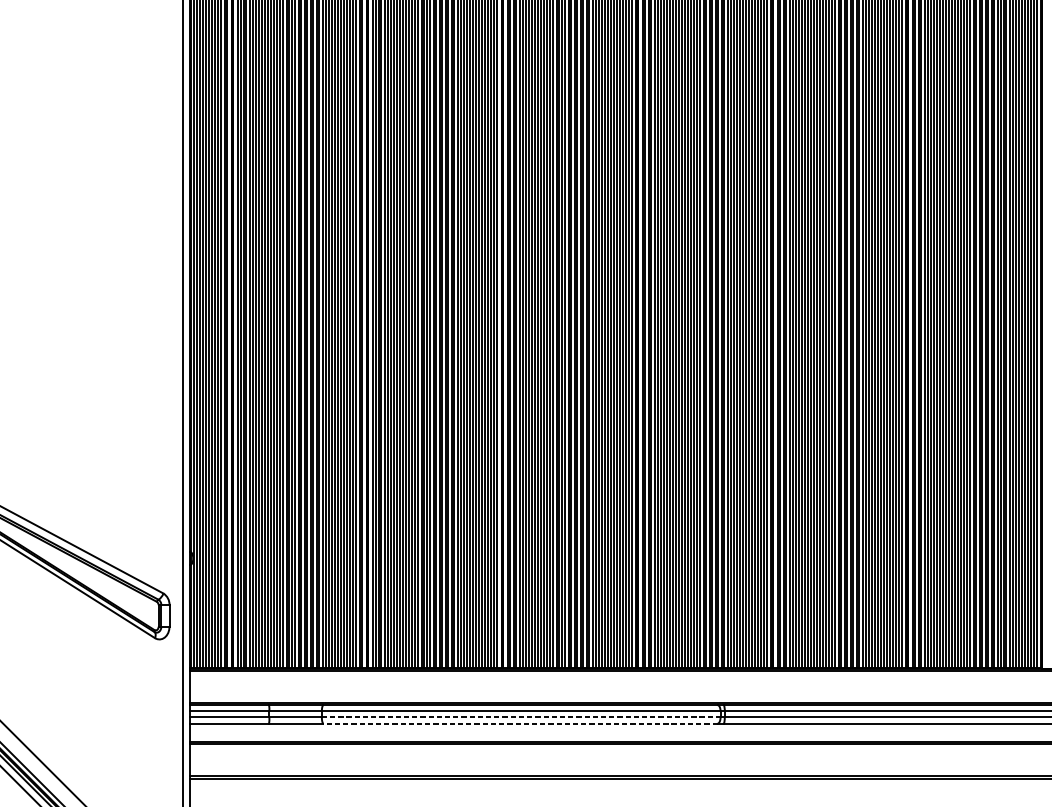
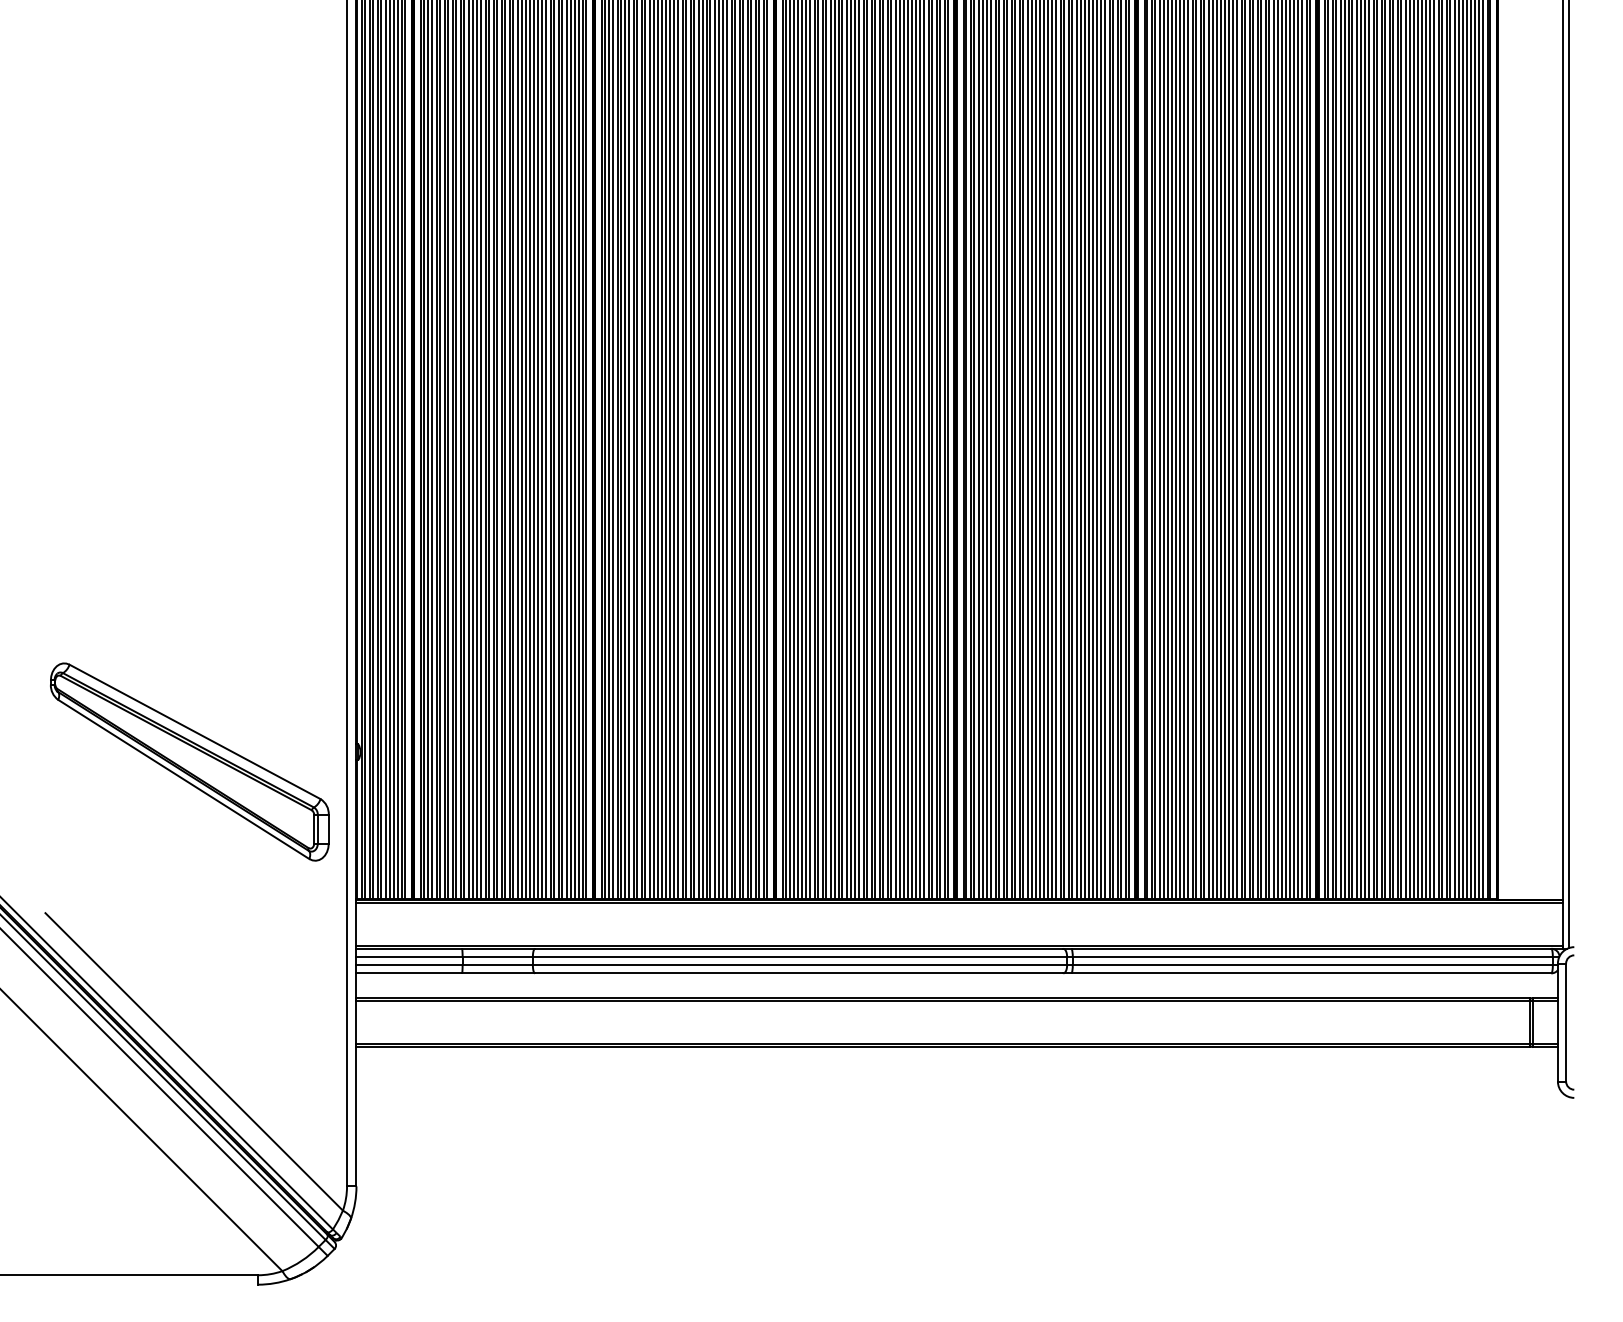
line: (521, 717) -> (800, 965), dashed -> solid
line: (520, 723) -> (798, 973), dashed -> solid

